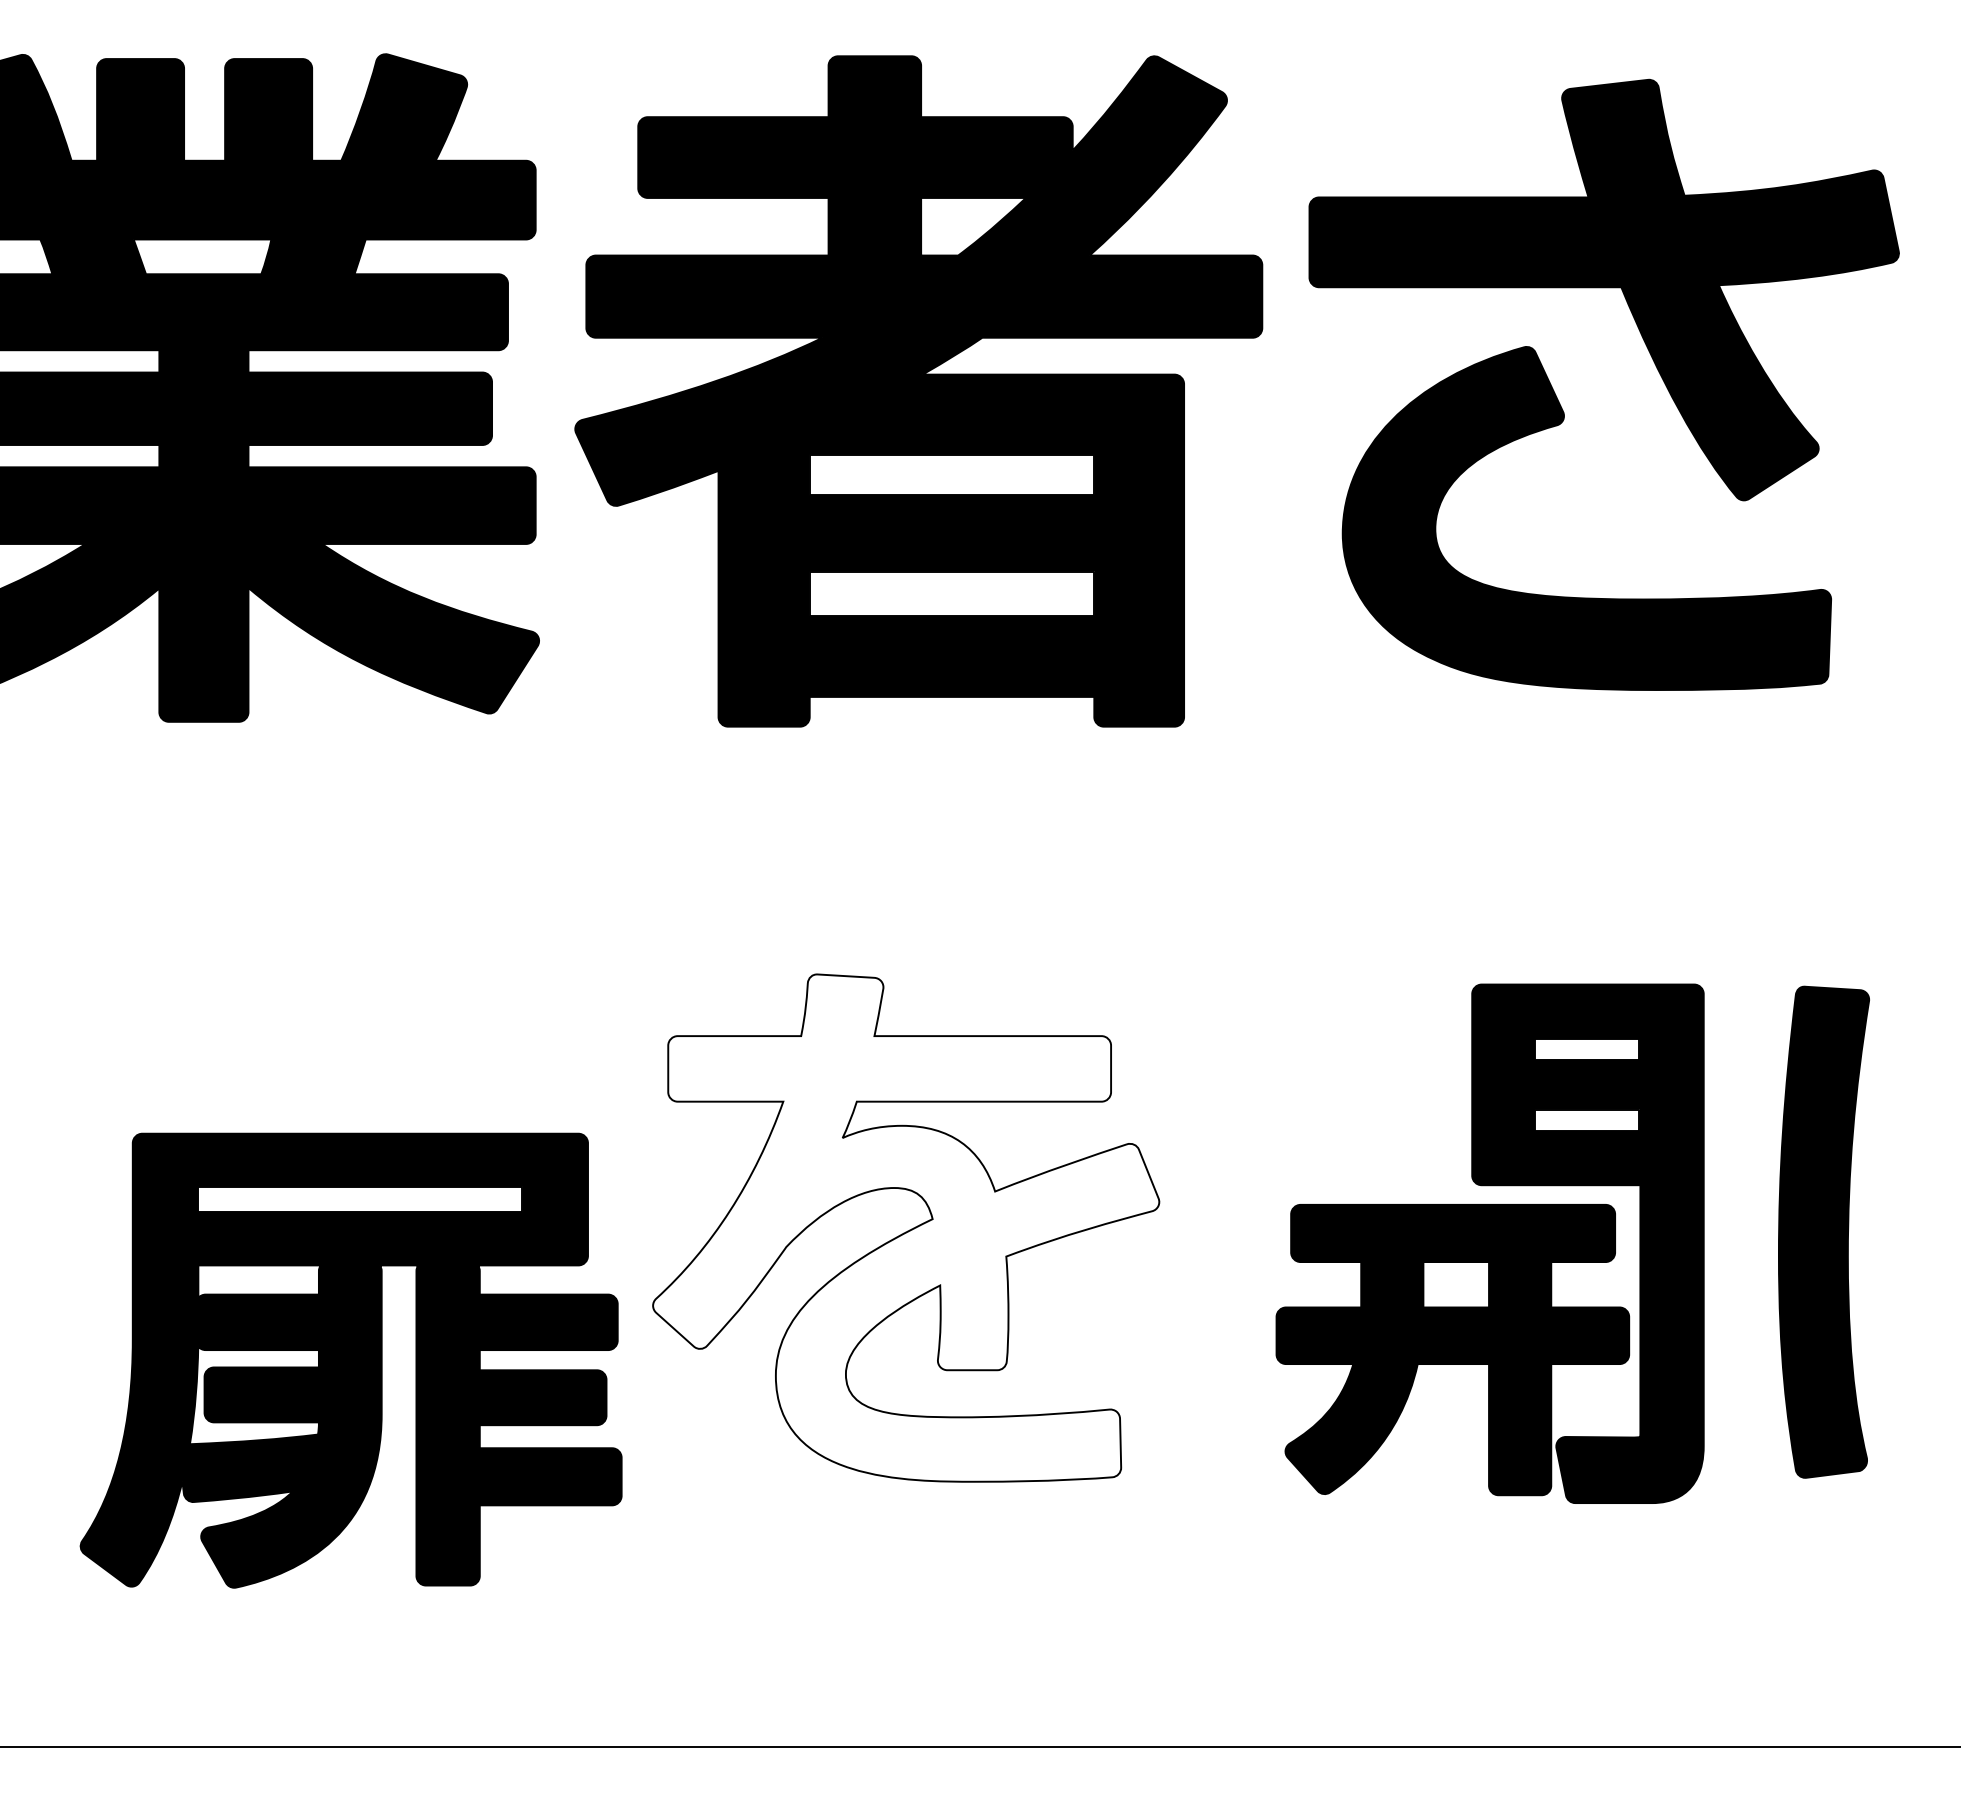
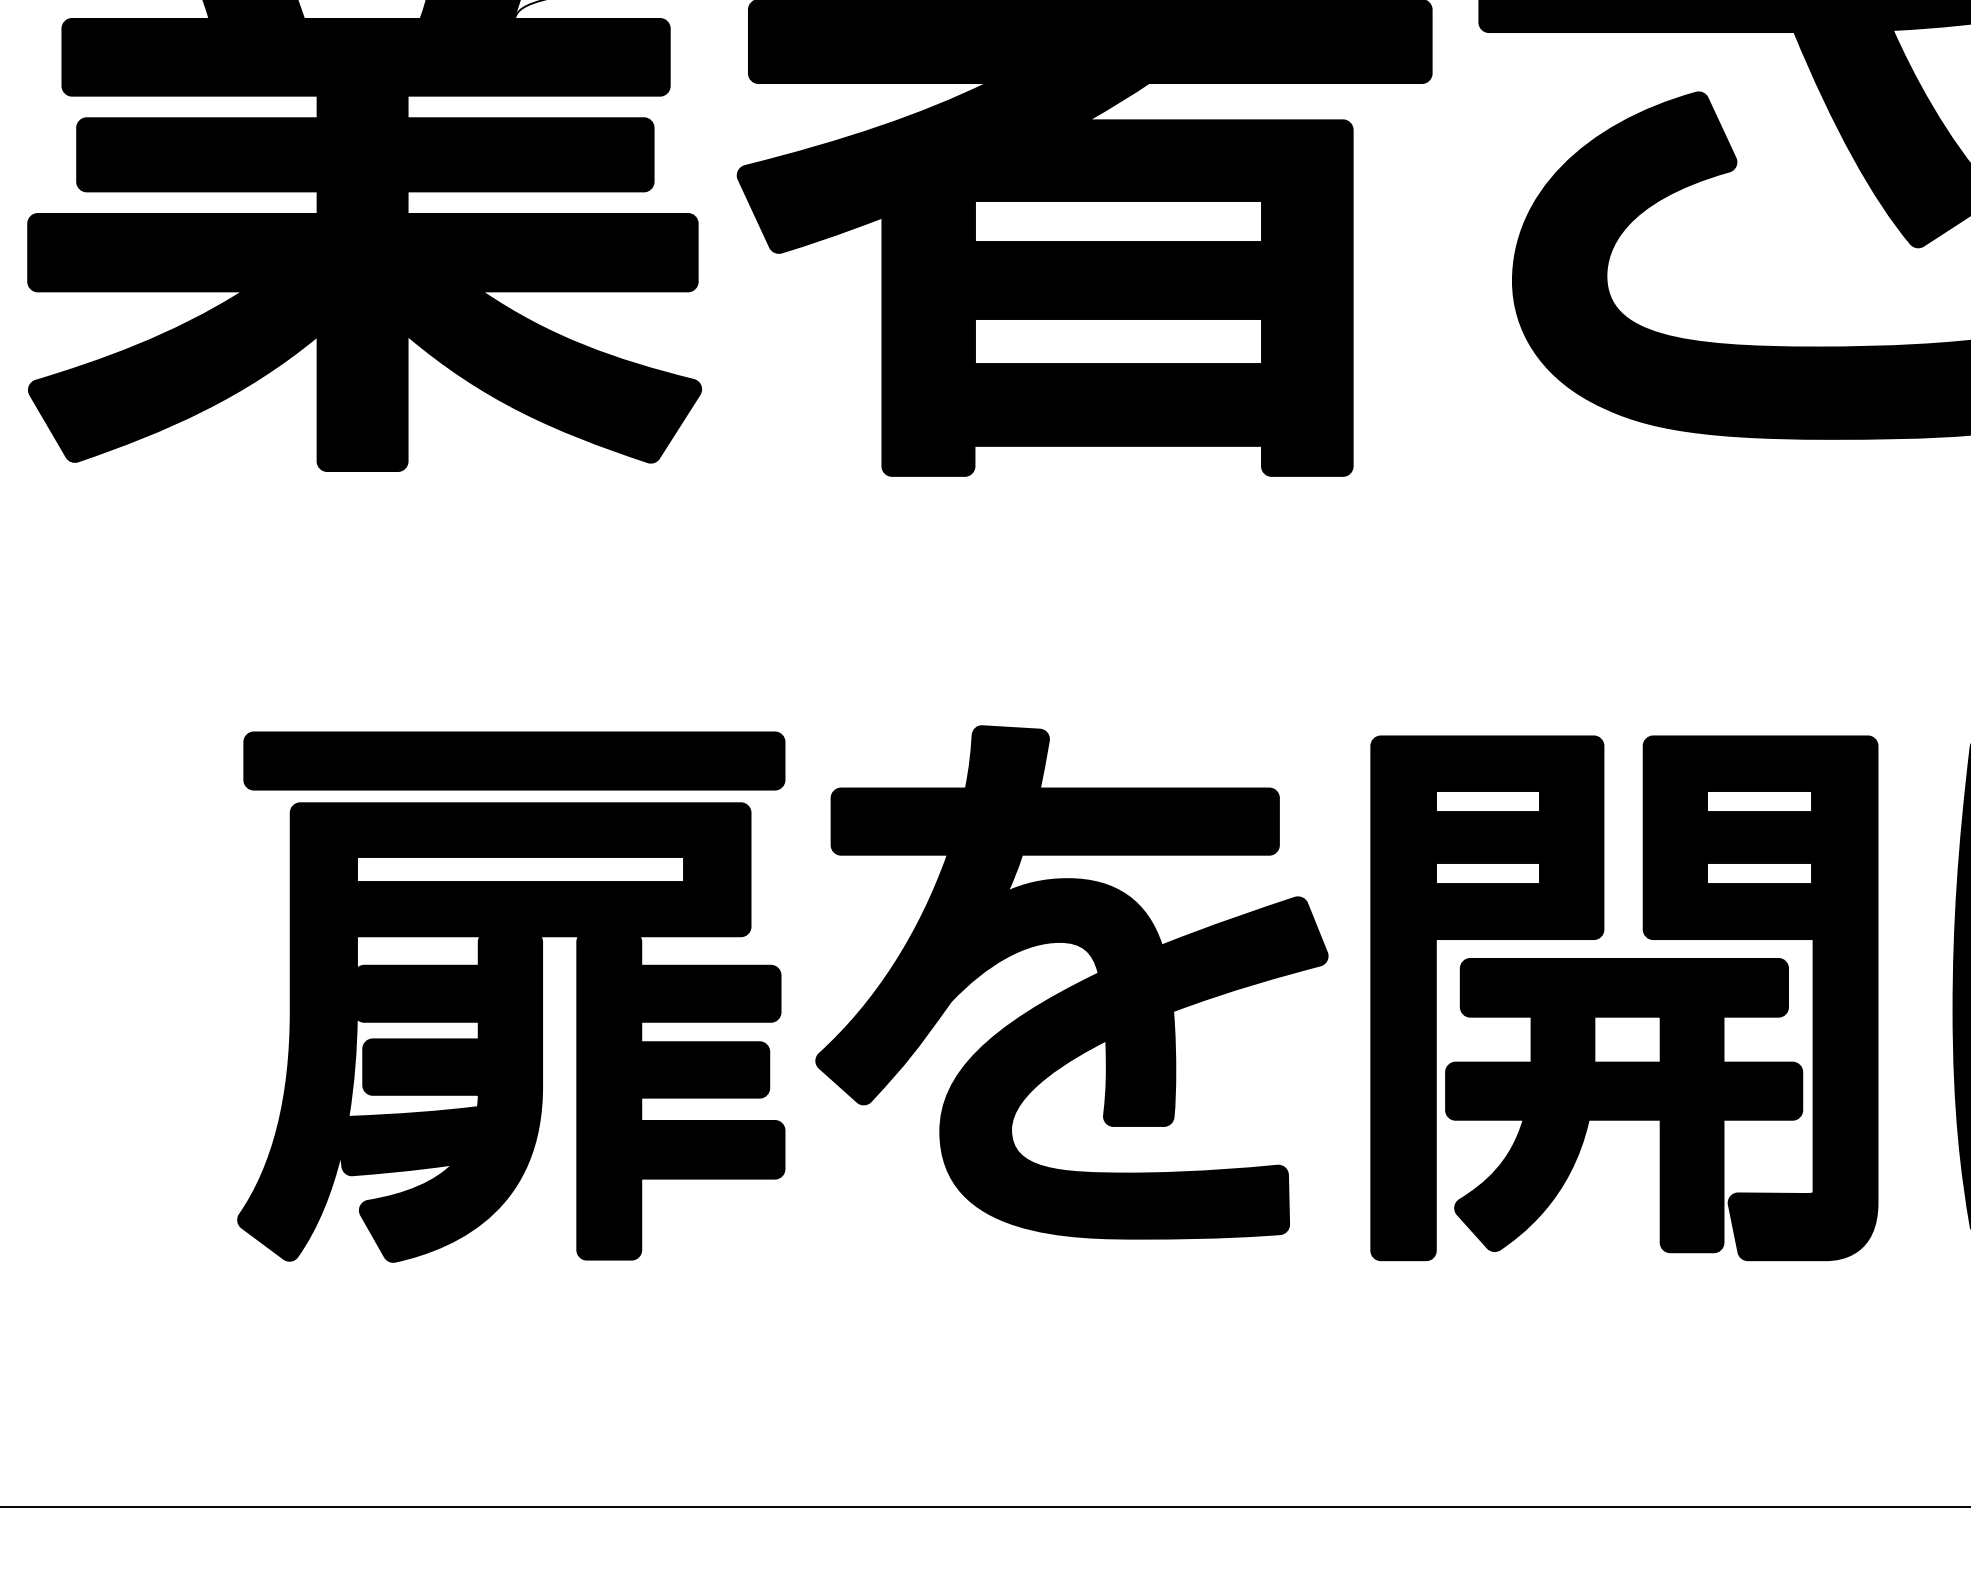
part: (354, 1008) -> (514, 760), added
fill: (906, 1227) -> (1072, 981), added
part: (1267, 1243) -> (1436, 997), added
part: (350, 1360) -> (510, 1032), moved

